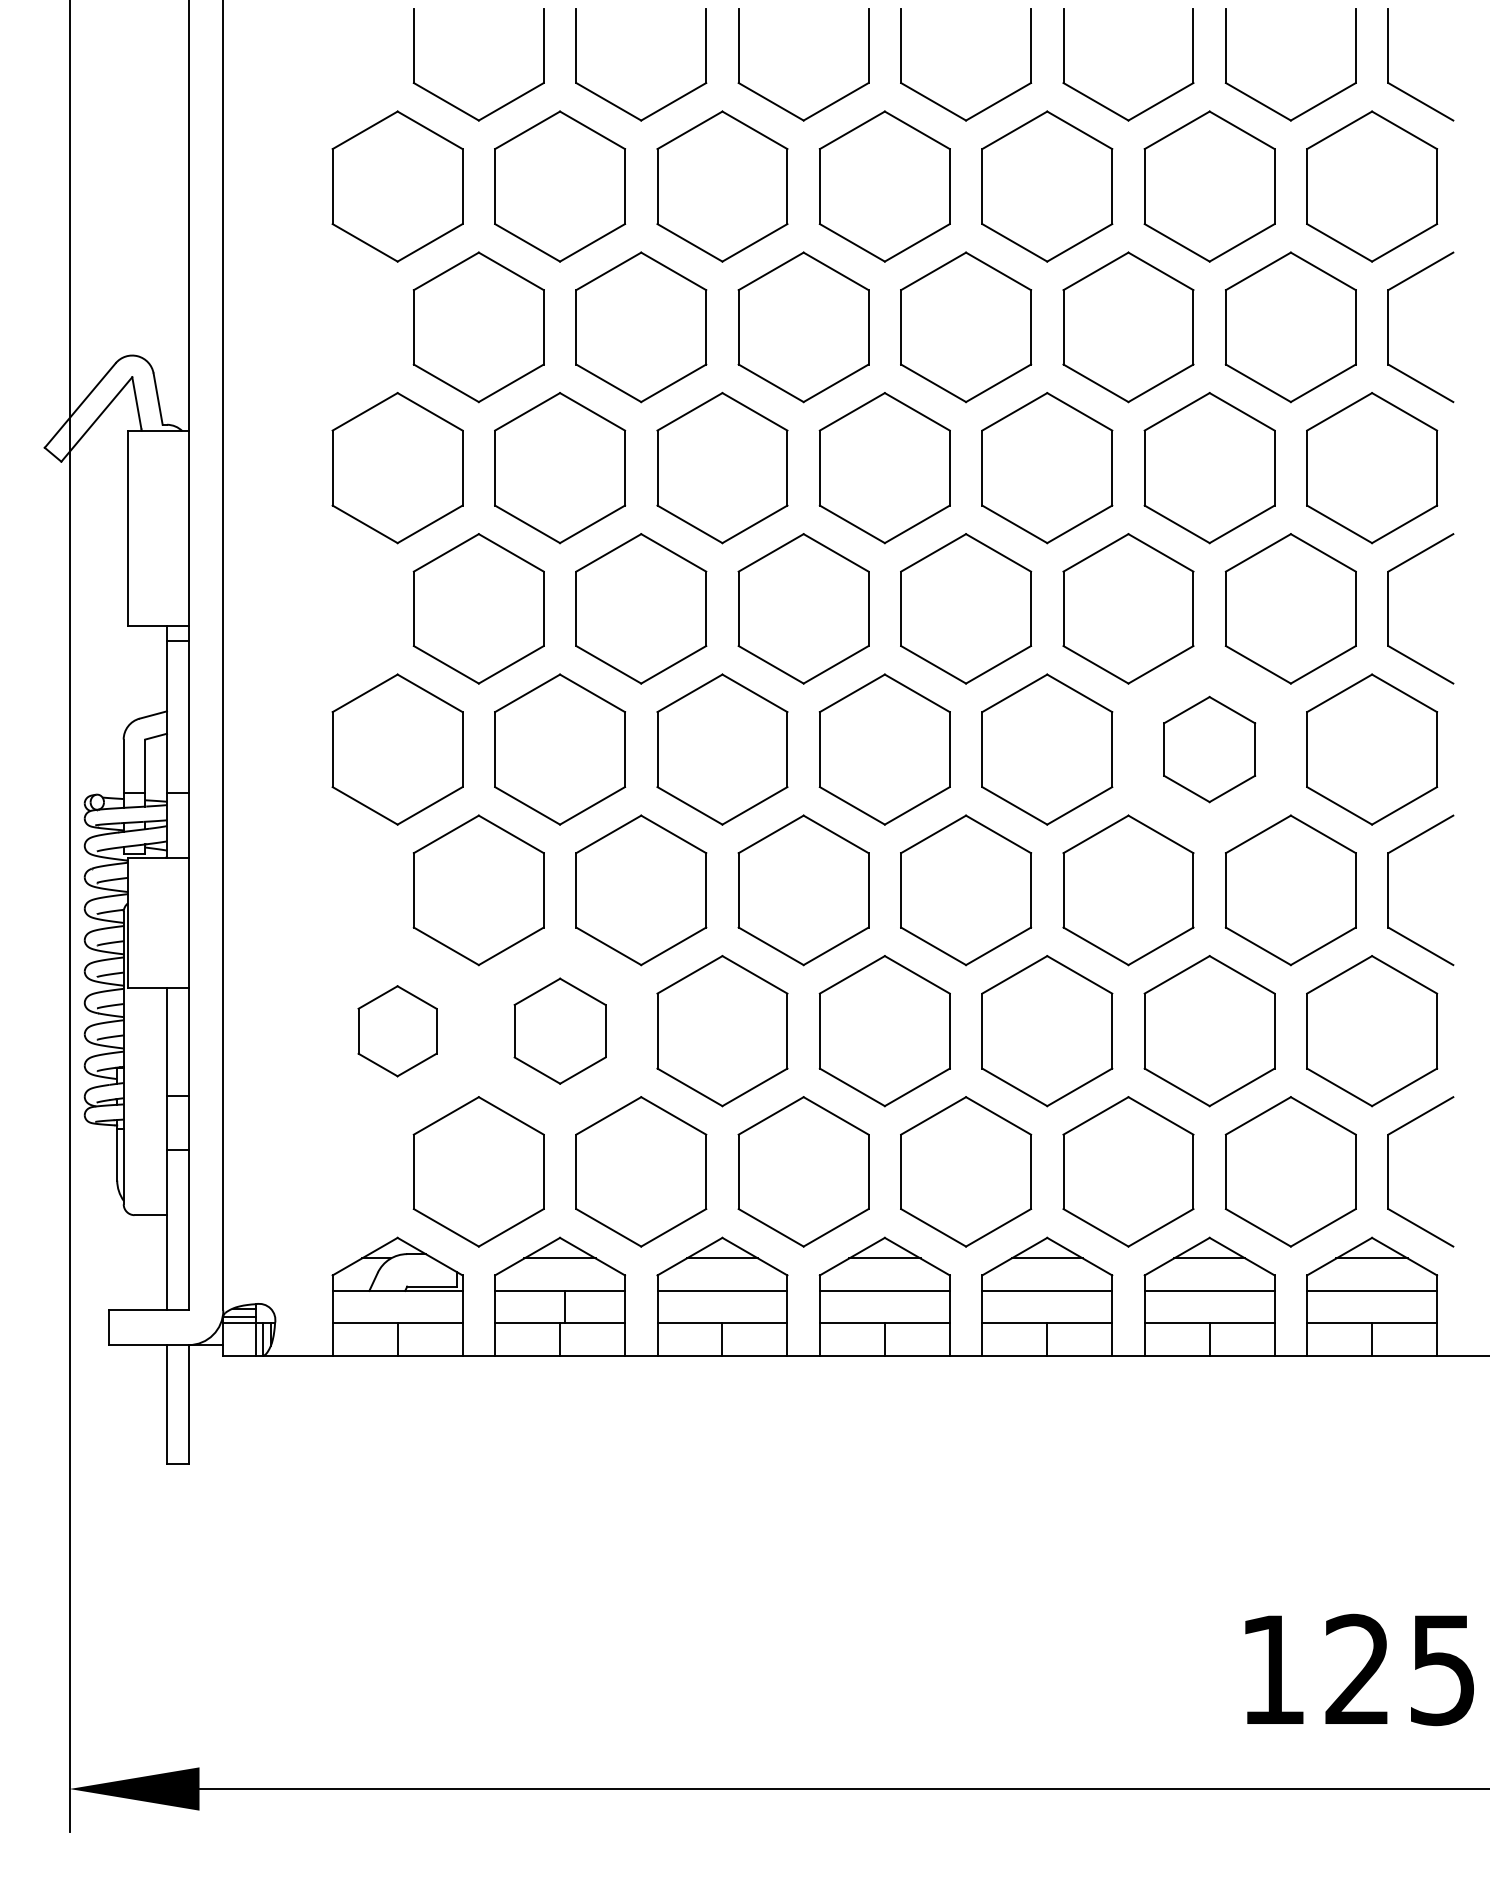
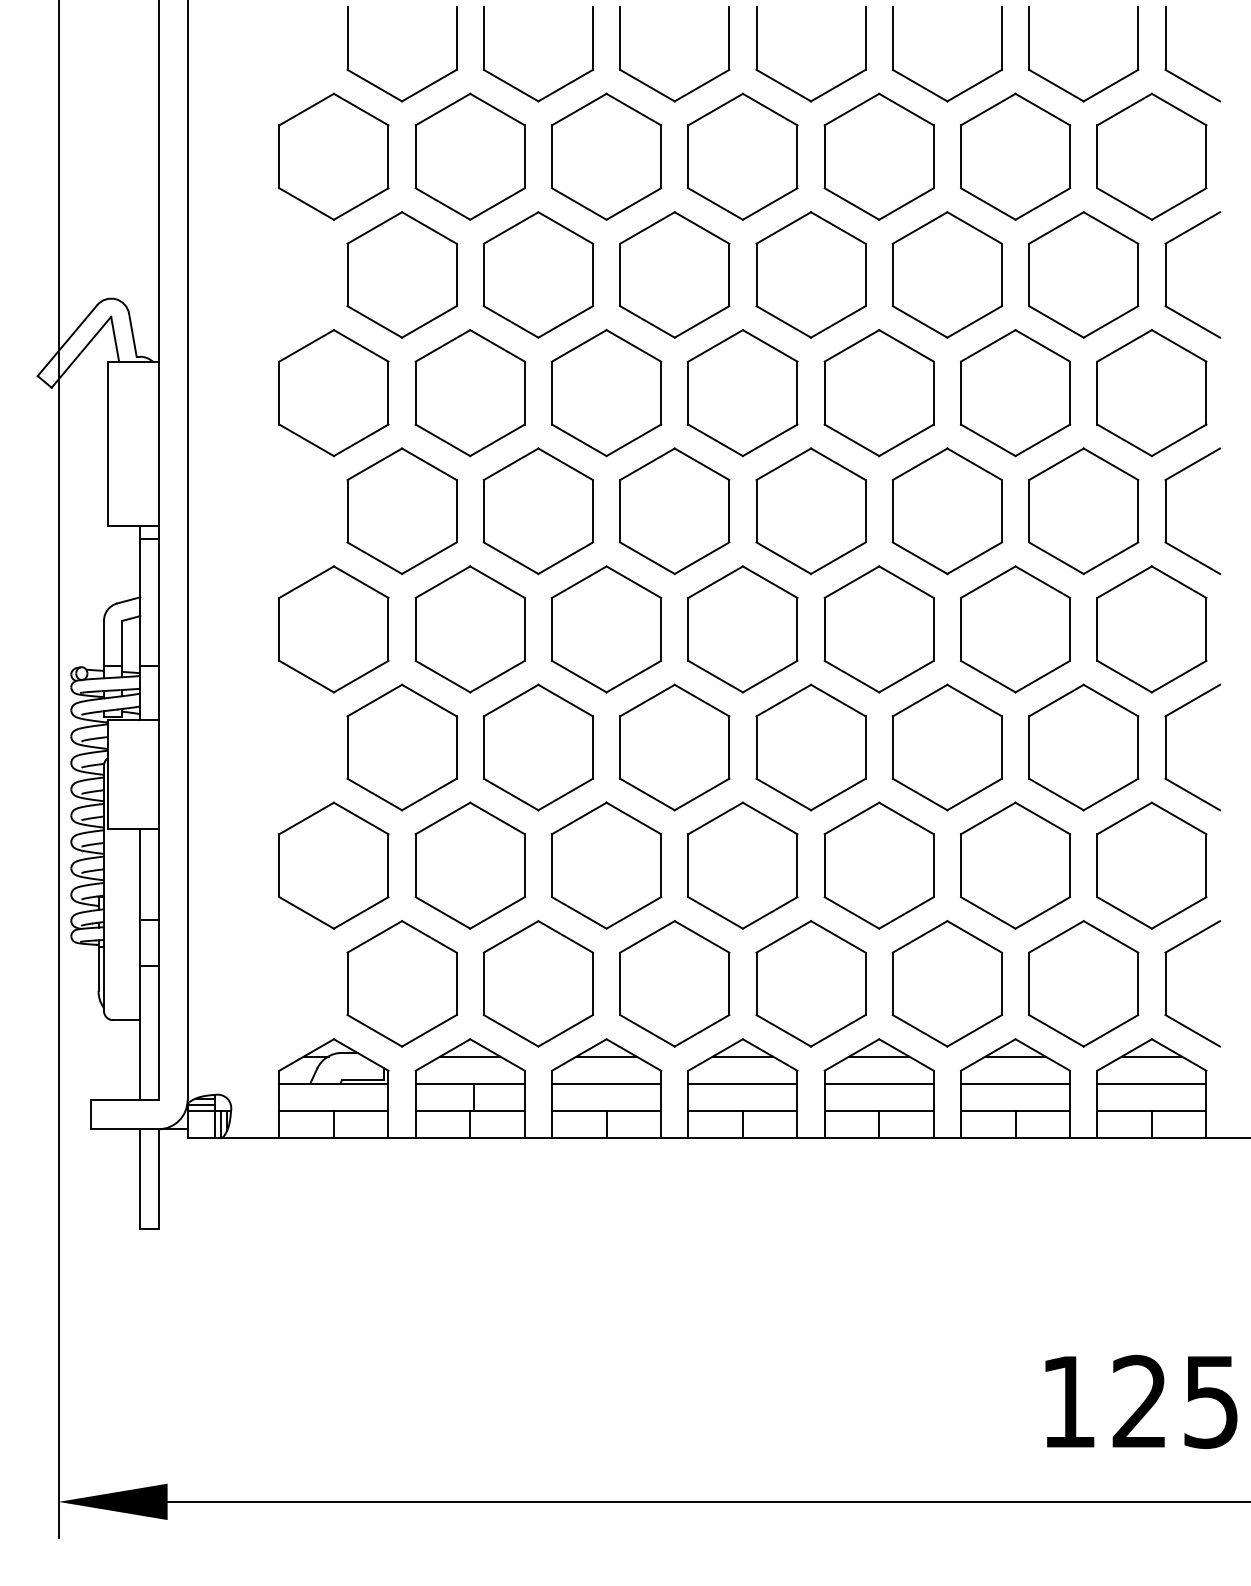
part: (1209, 749) -> (1015, 629), size x1.43
part: (397, 1031) -> (333, 866), size x1.67
part: (560, 1031) -> (470, 866), size x1.43

